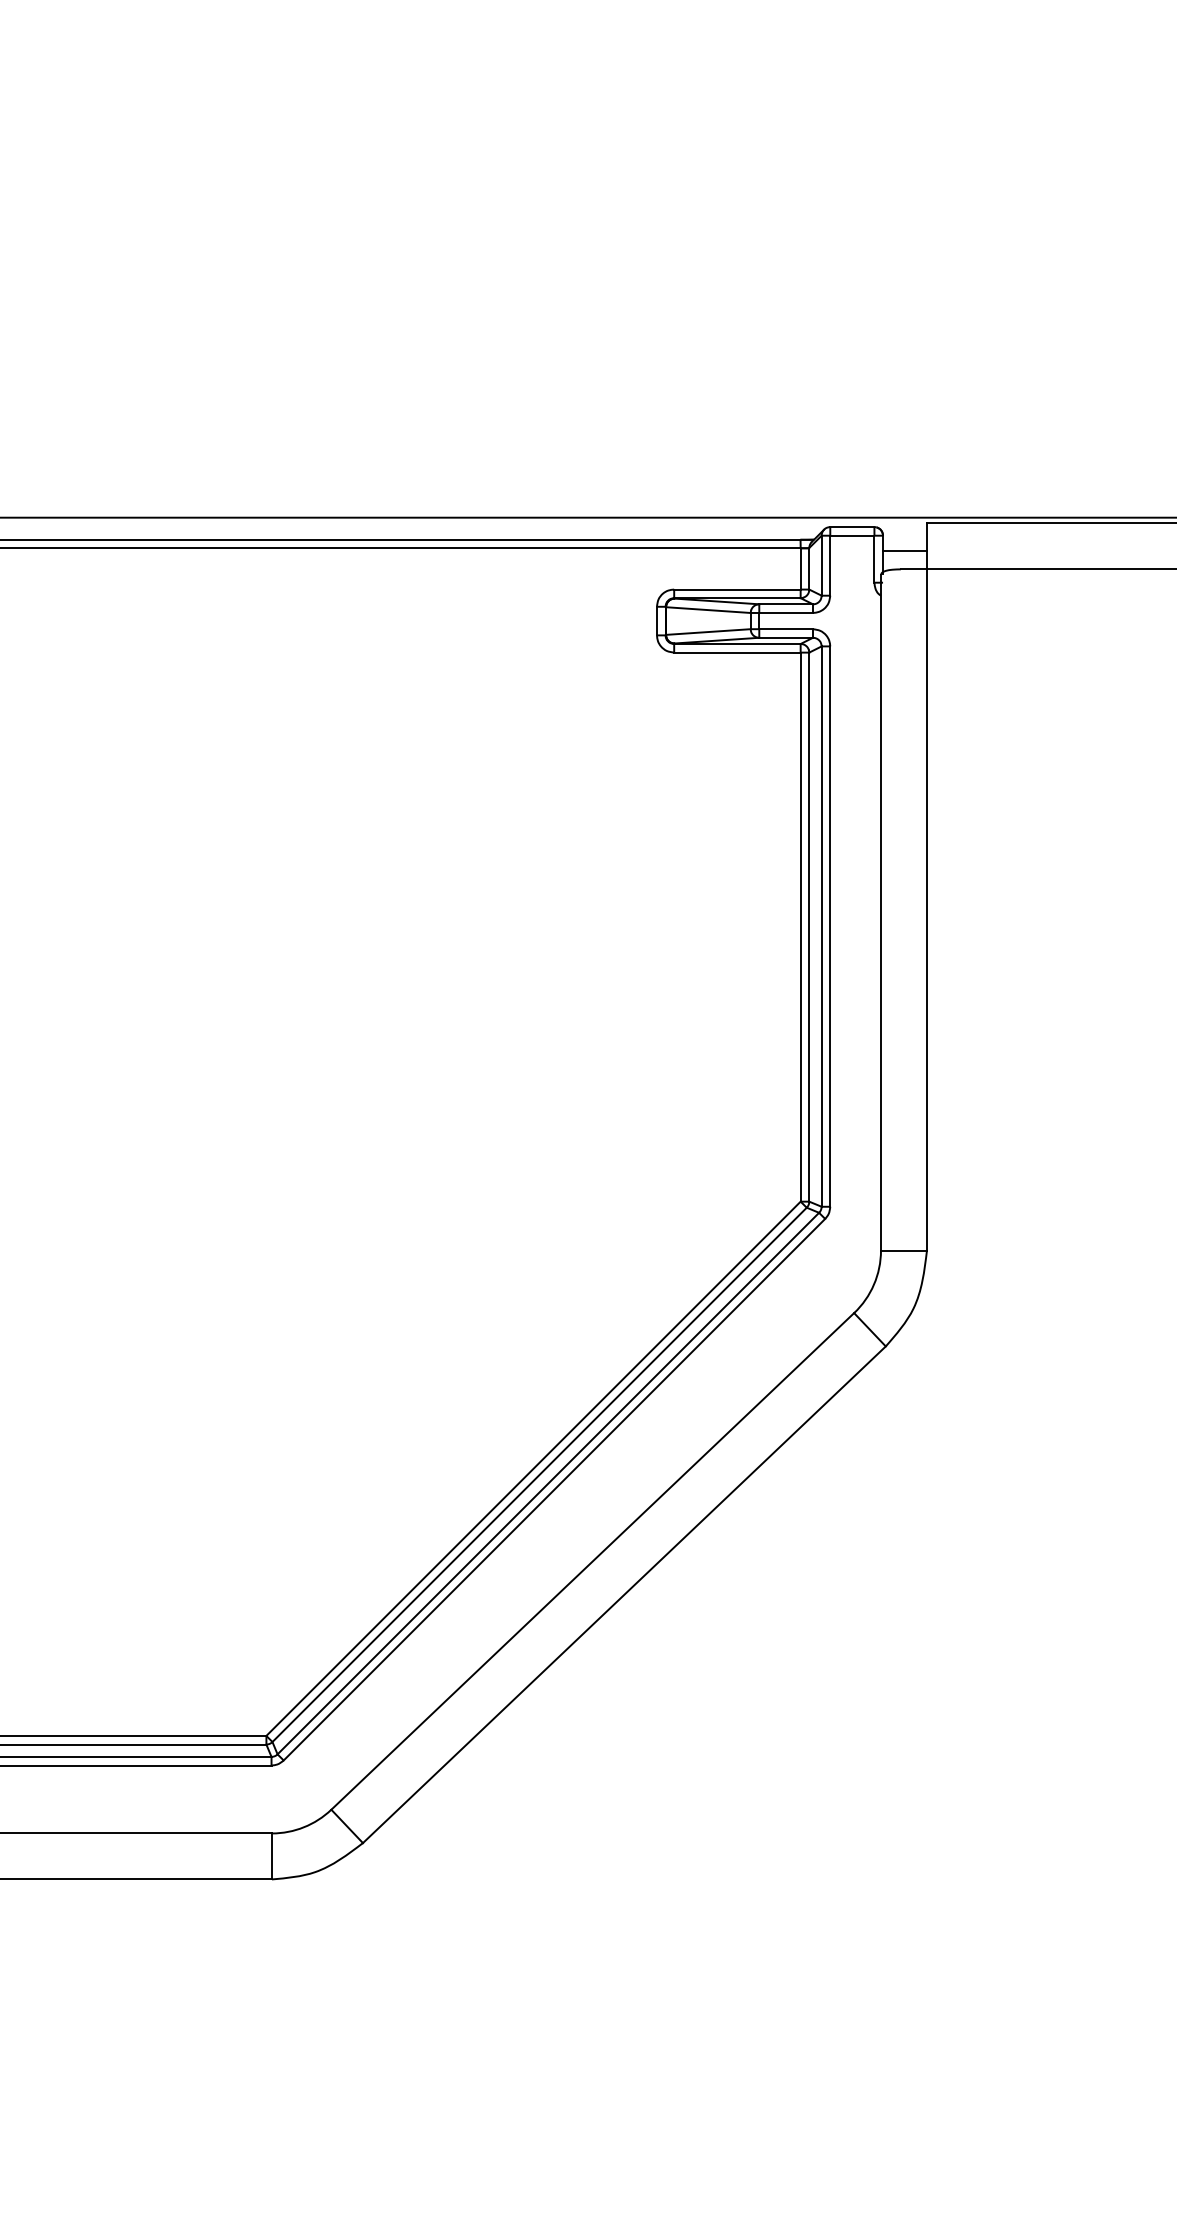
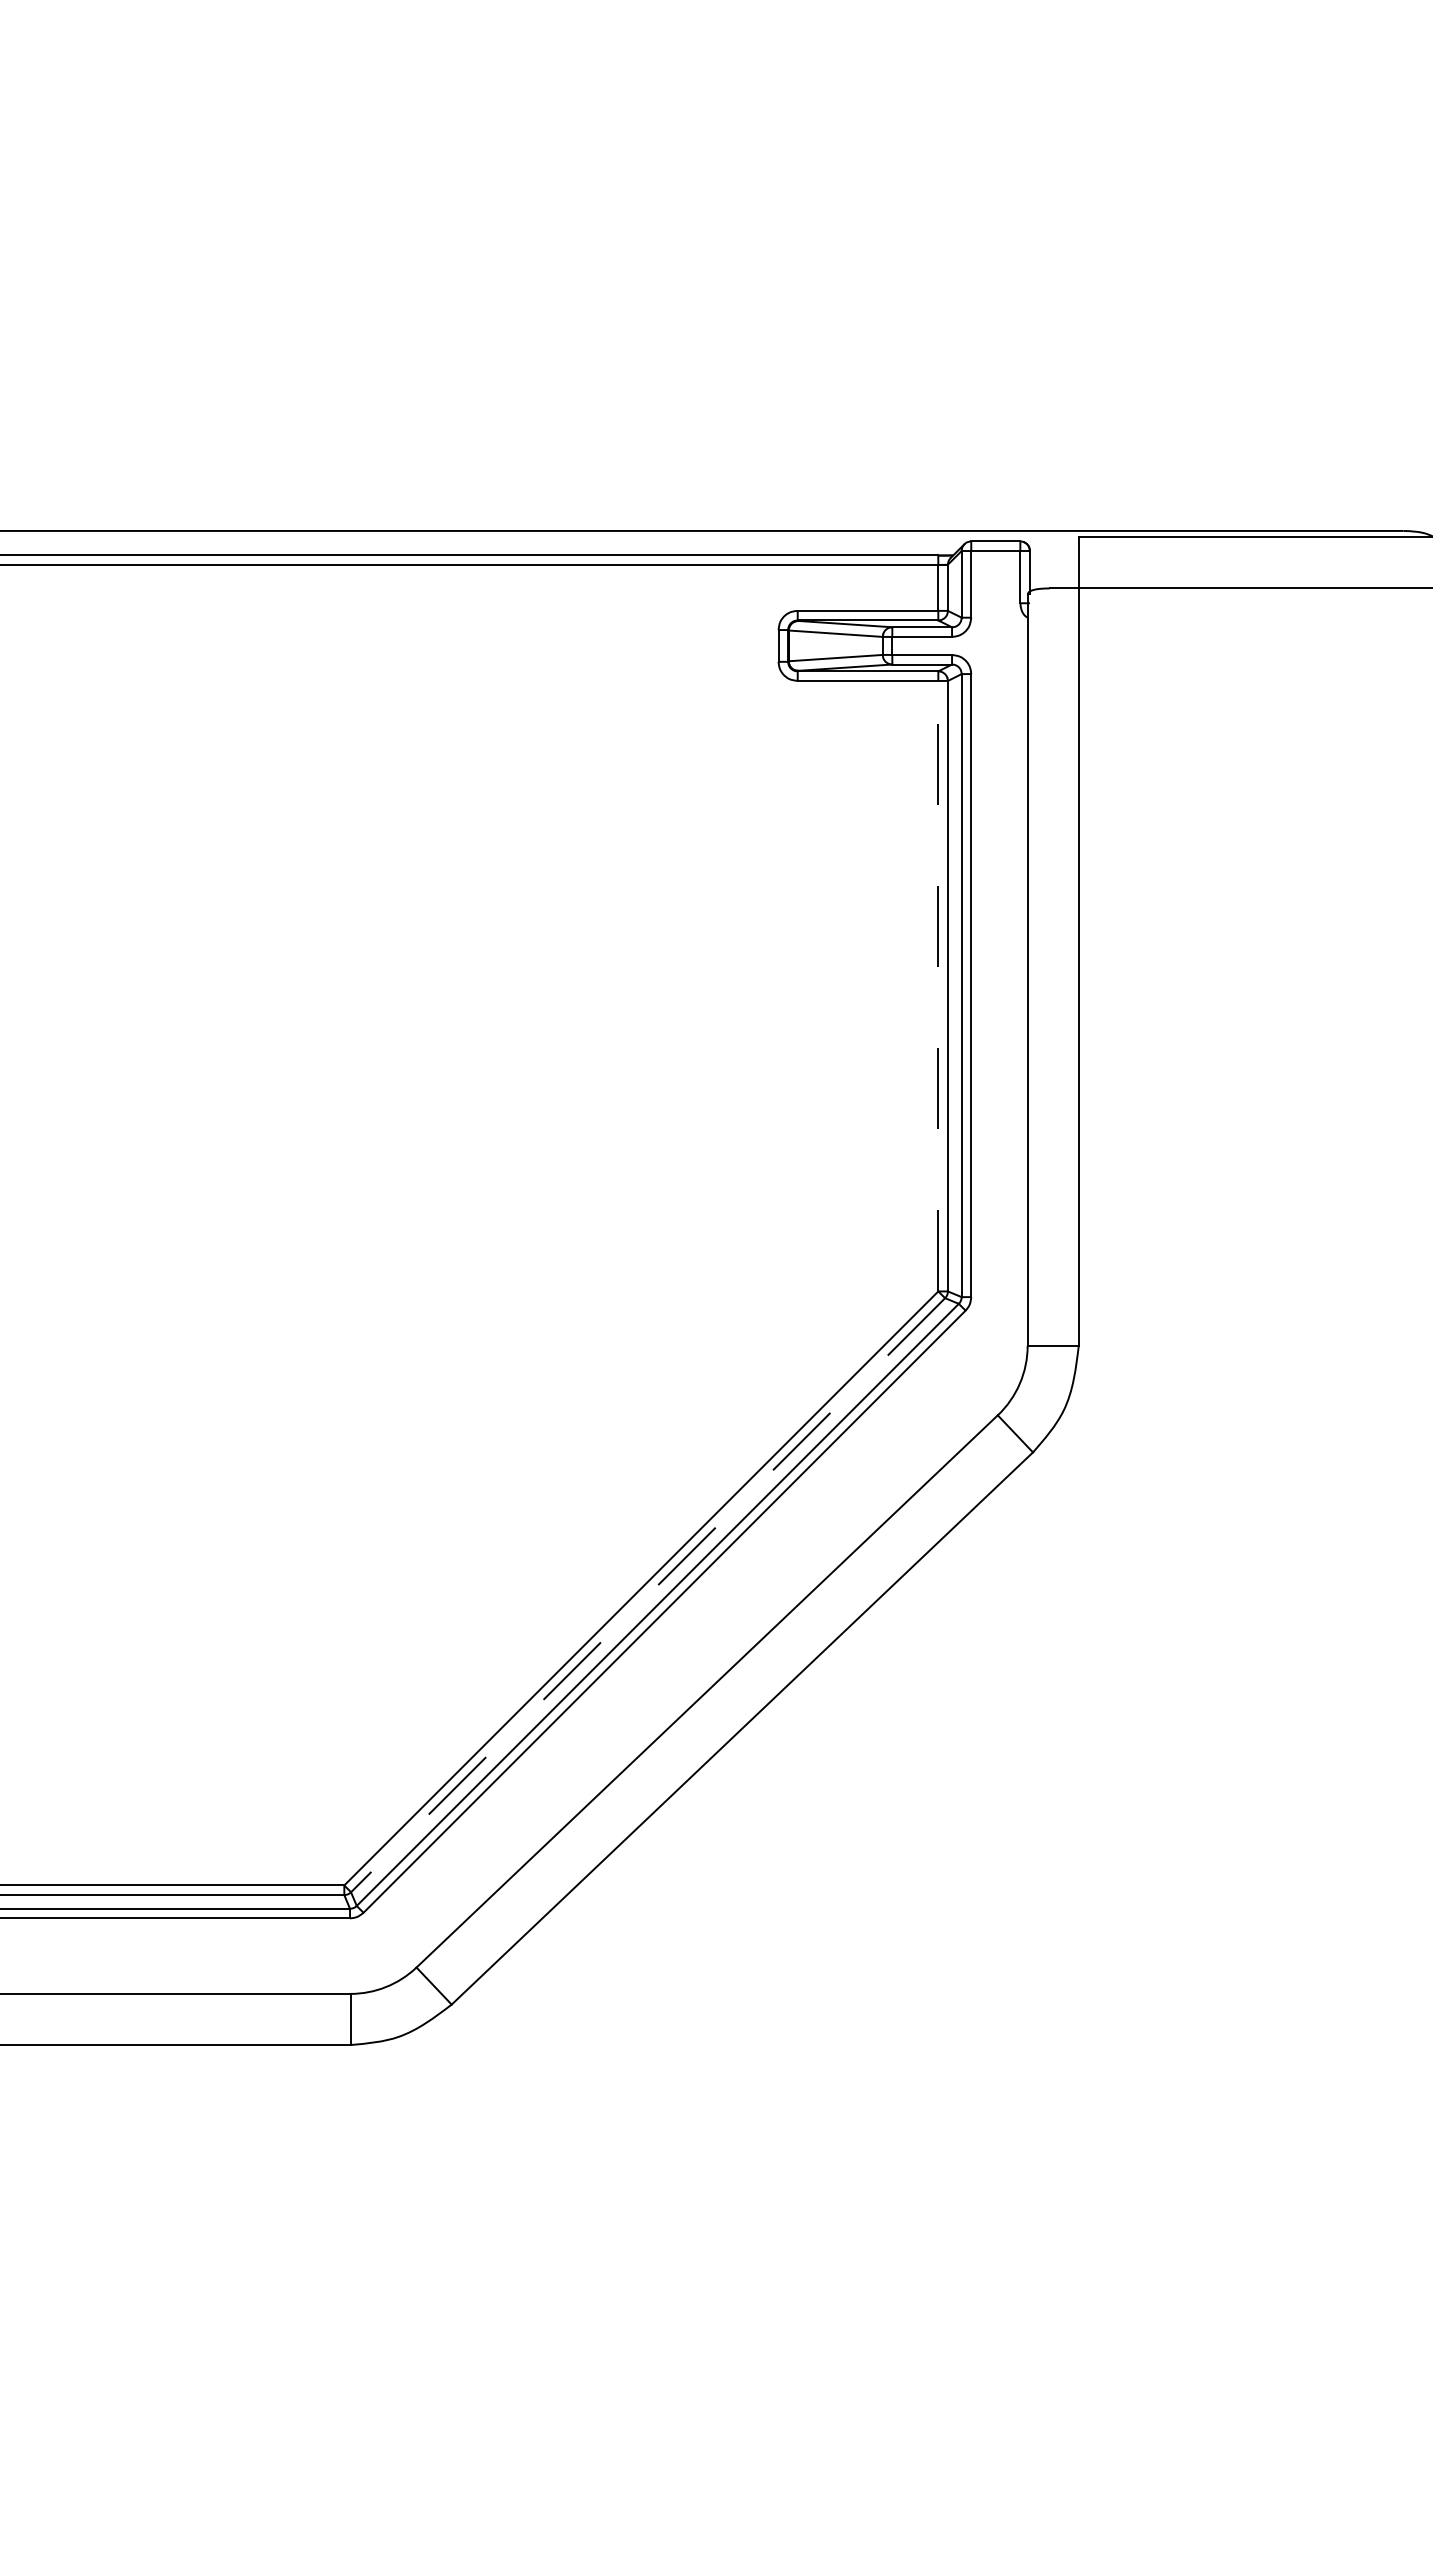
line: (904, 551) -> (1053, 568), removed
line: (800, 926) -> (938, 985), solid -> dashed
line: (539, 1475) -> (647, 1595), solid -> dashed

